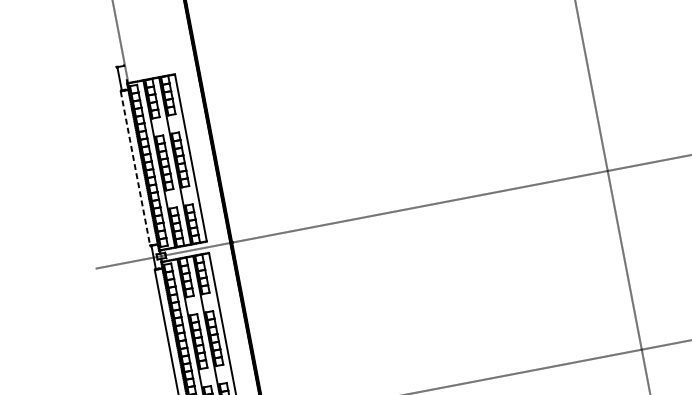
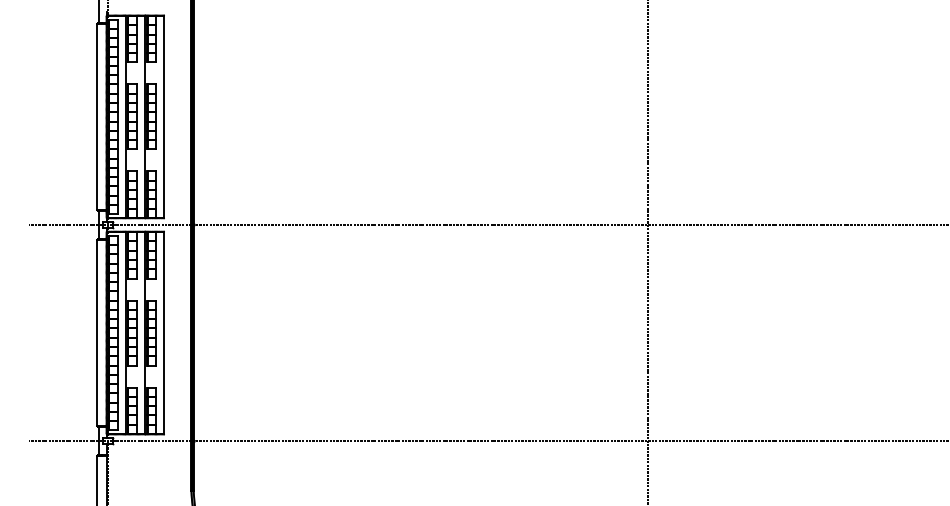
line: (135, 168) -> (97, 117), dashed -> solid

